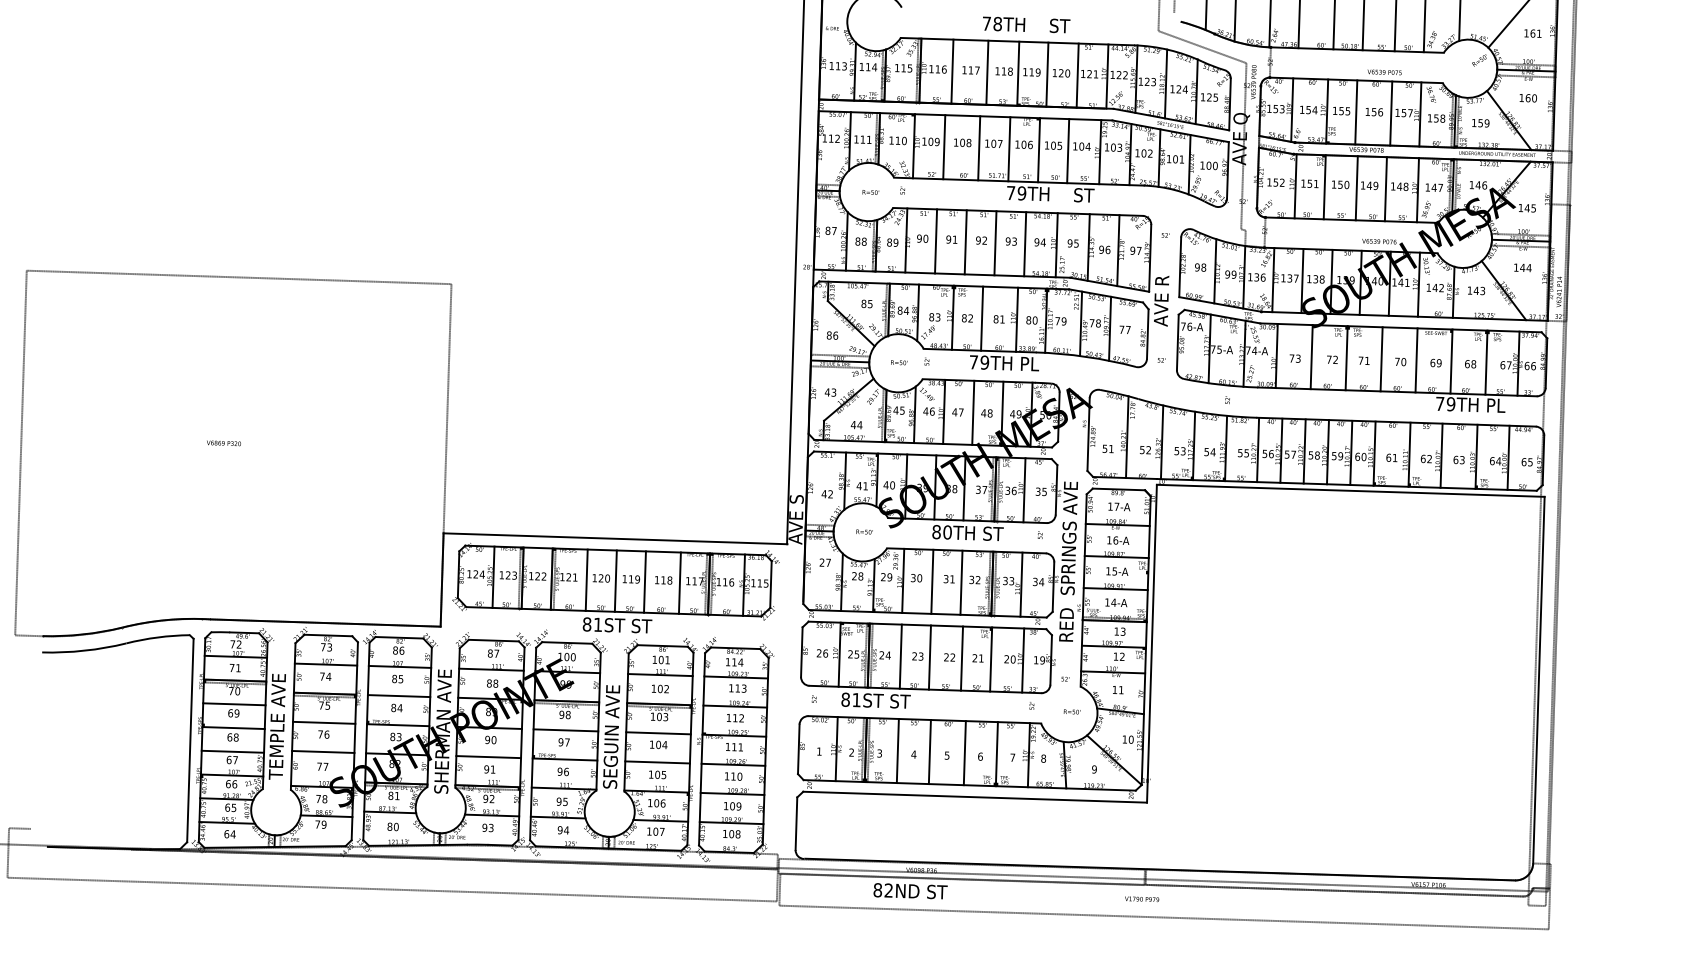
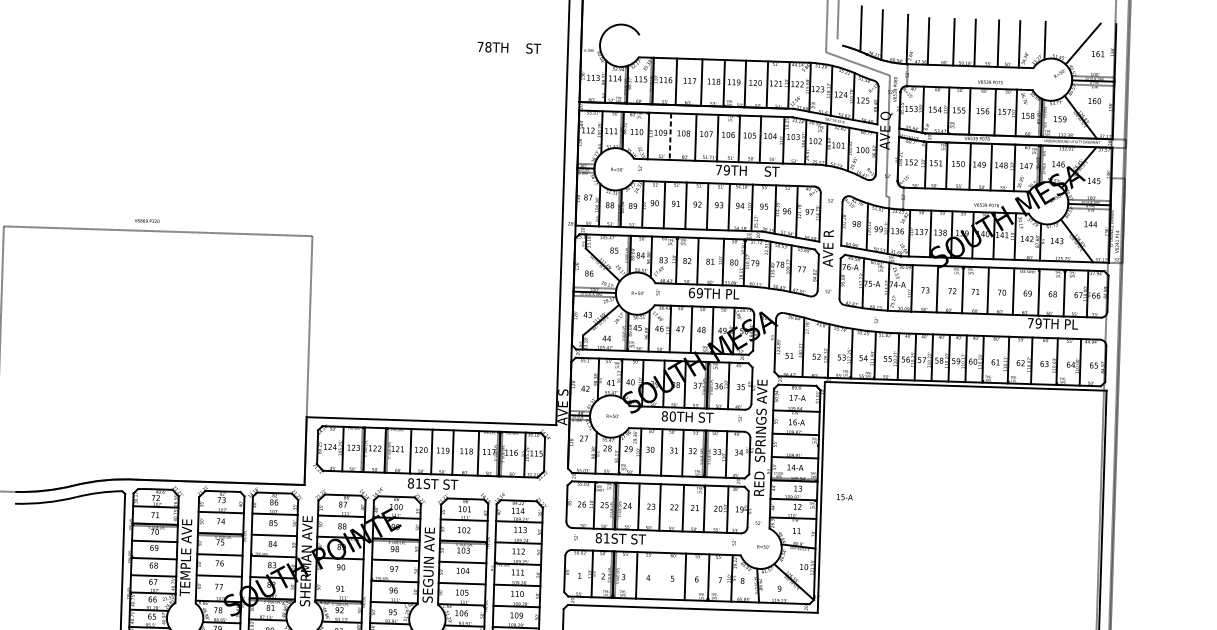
text: (1026, 24) -> (509, 47), moved
line: (944, 147) -> (670, 136), solid -> dashed
text: (973, 362) -> (691, 293), 79TH -> 69TH
text: (223, 443) -> (146, 221), moved
text: (1117, 571) -> (844, 497), moved
line: (929, 752) -> (659, 576), removed
line: (488, 757) -> (339, 580), removed

